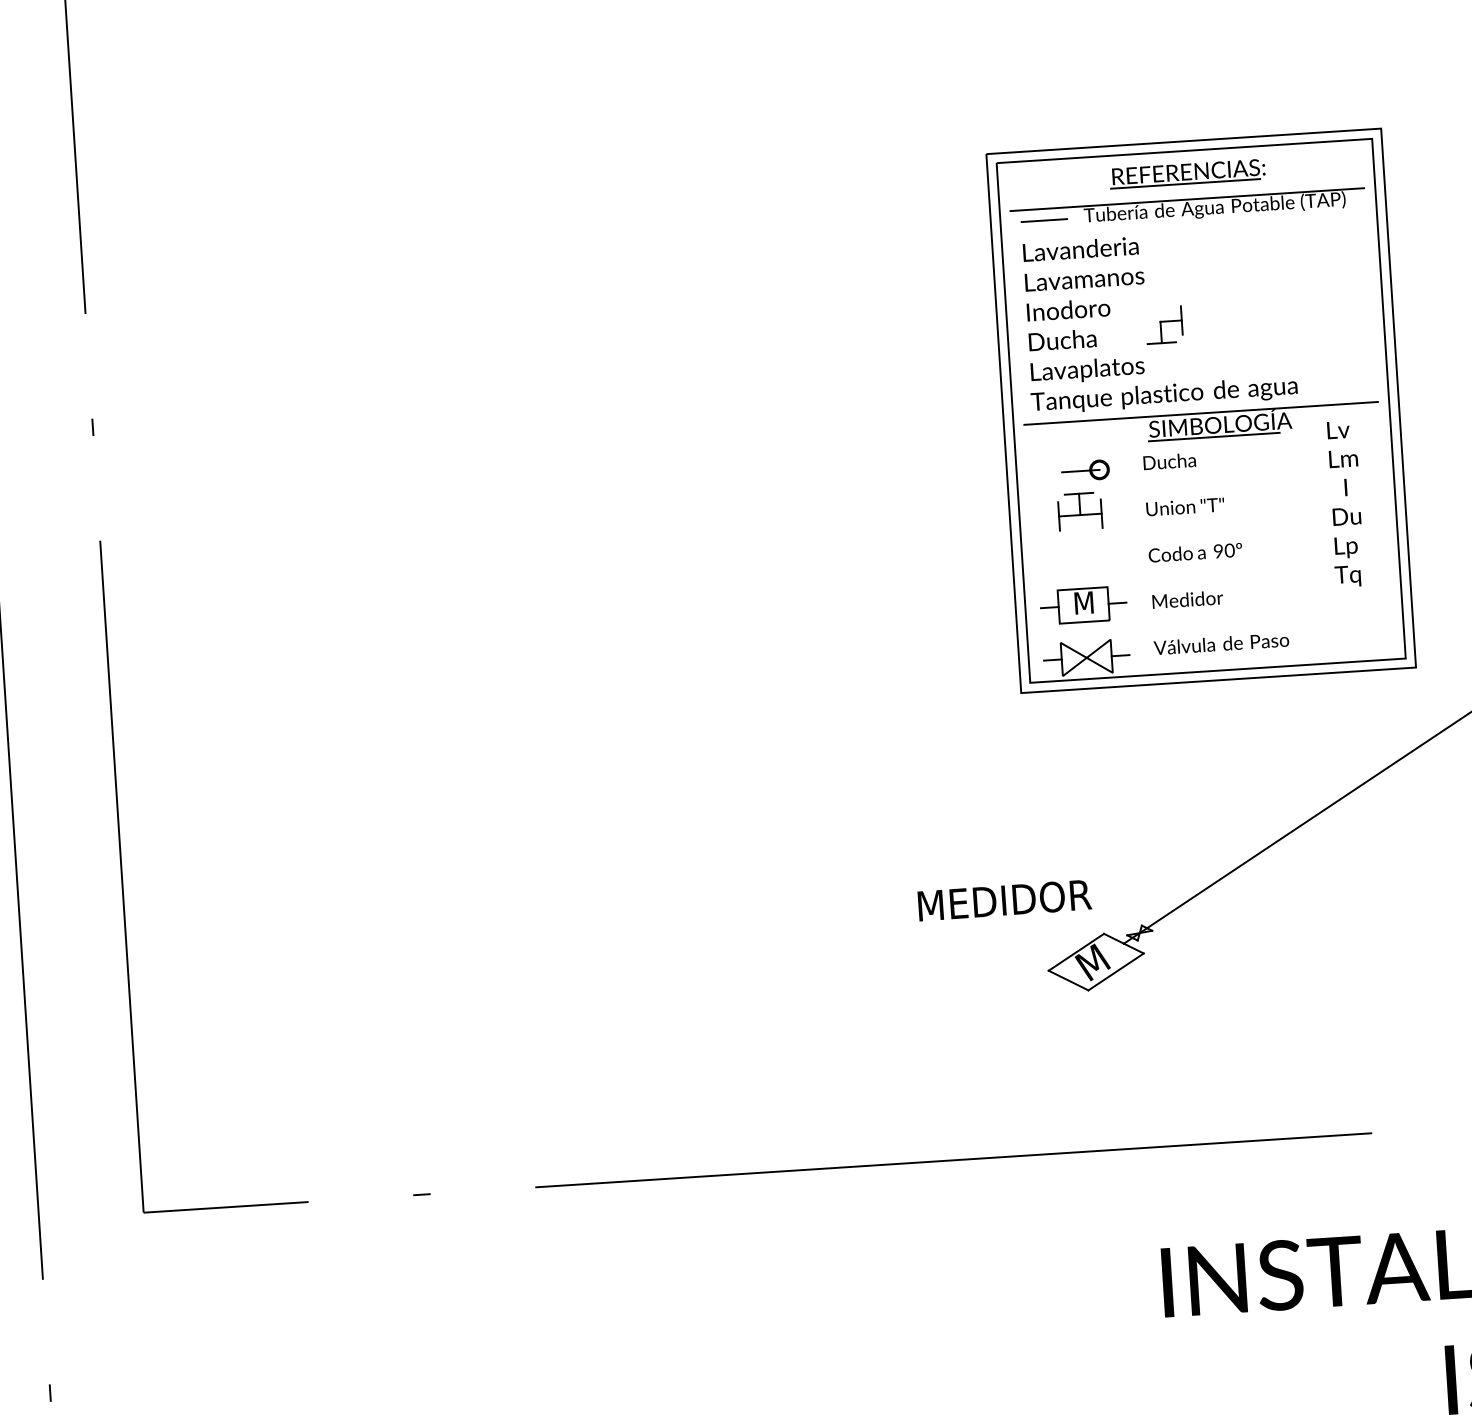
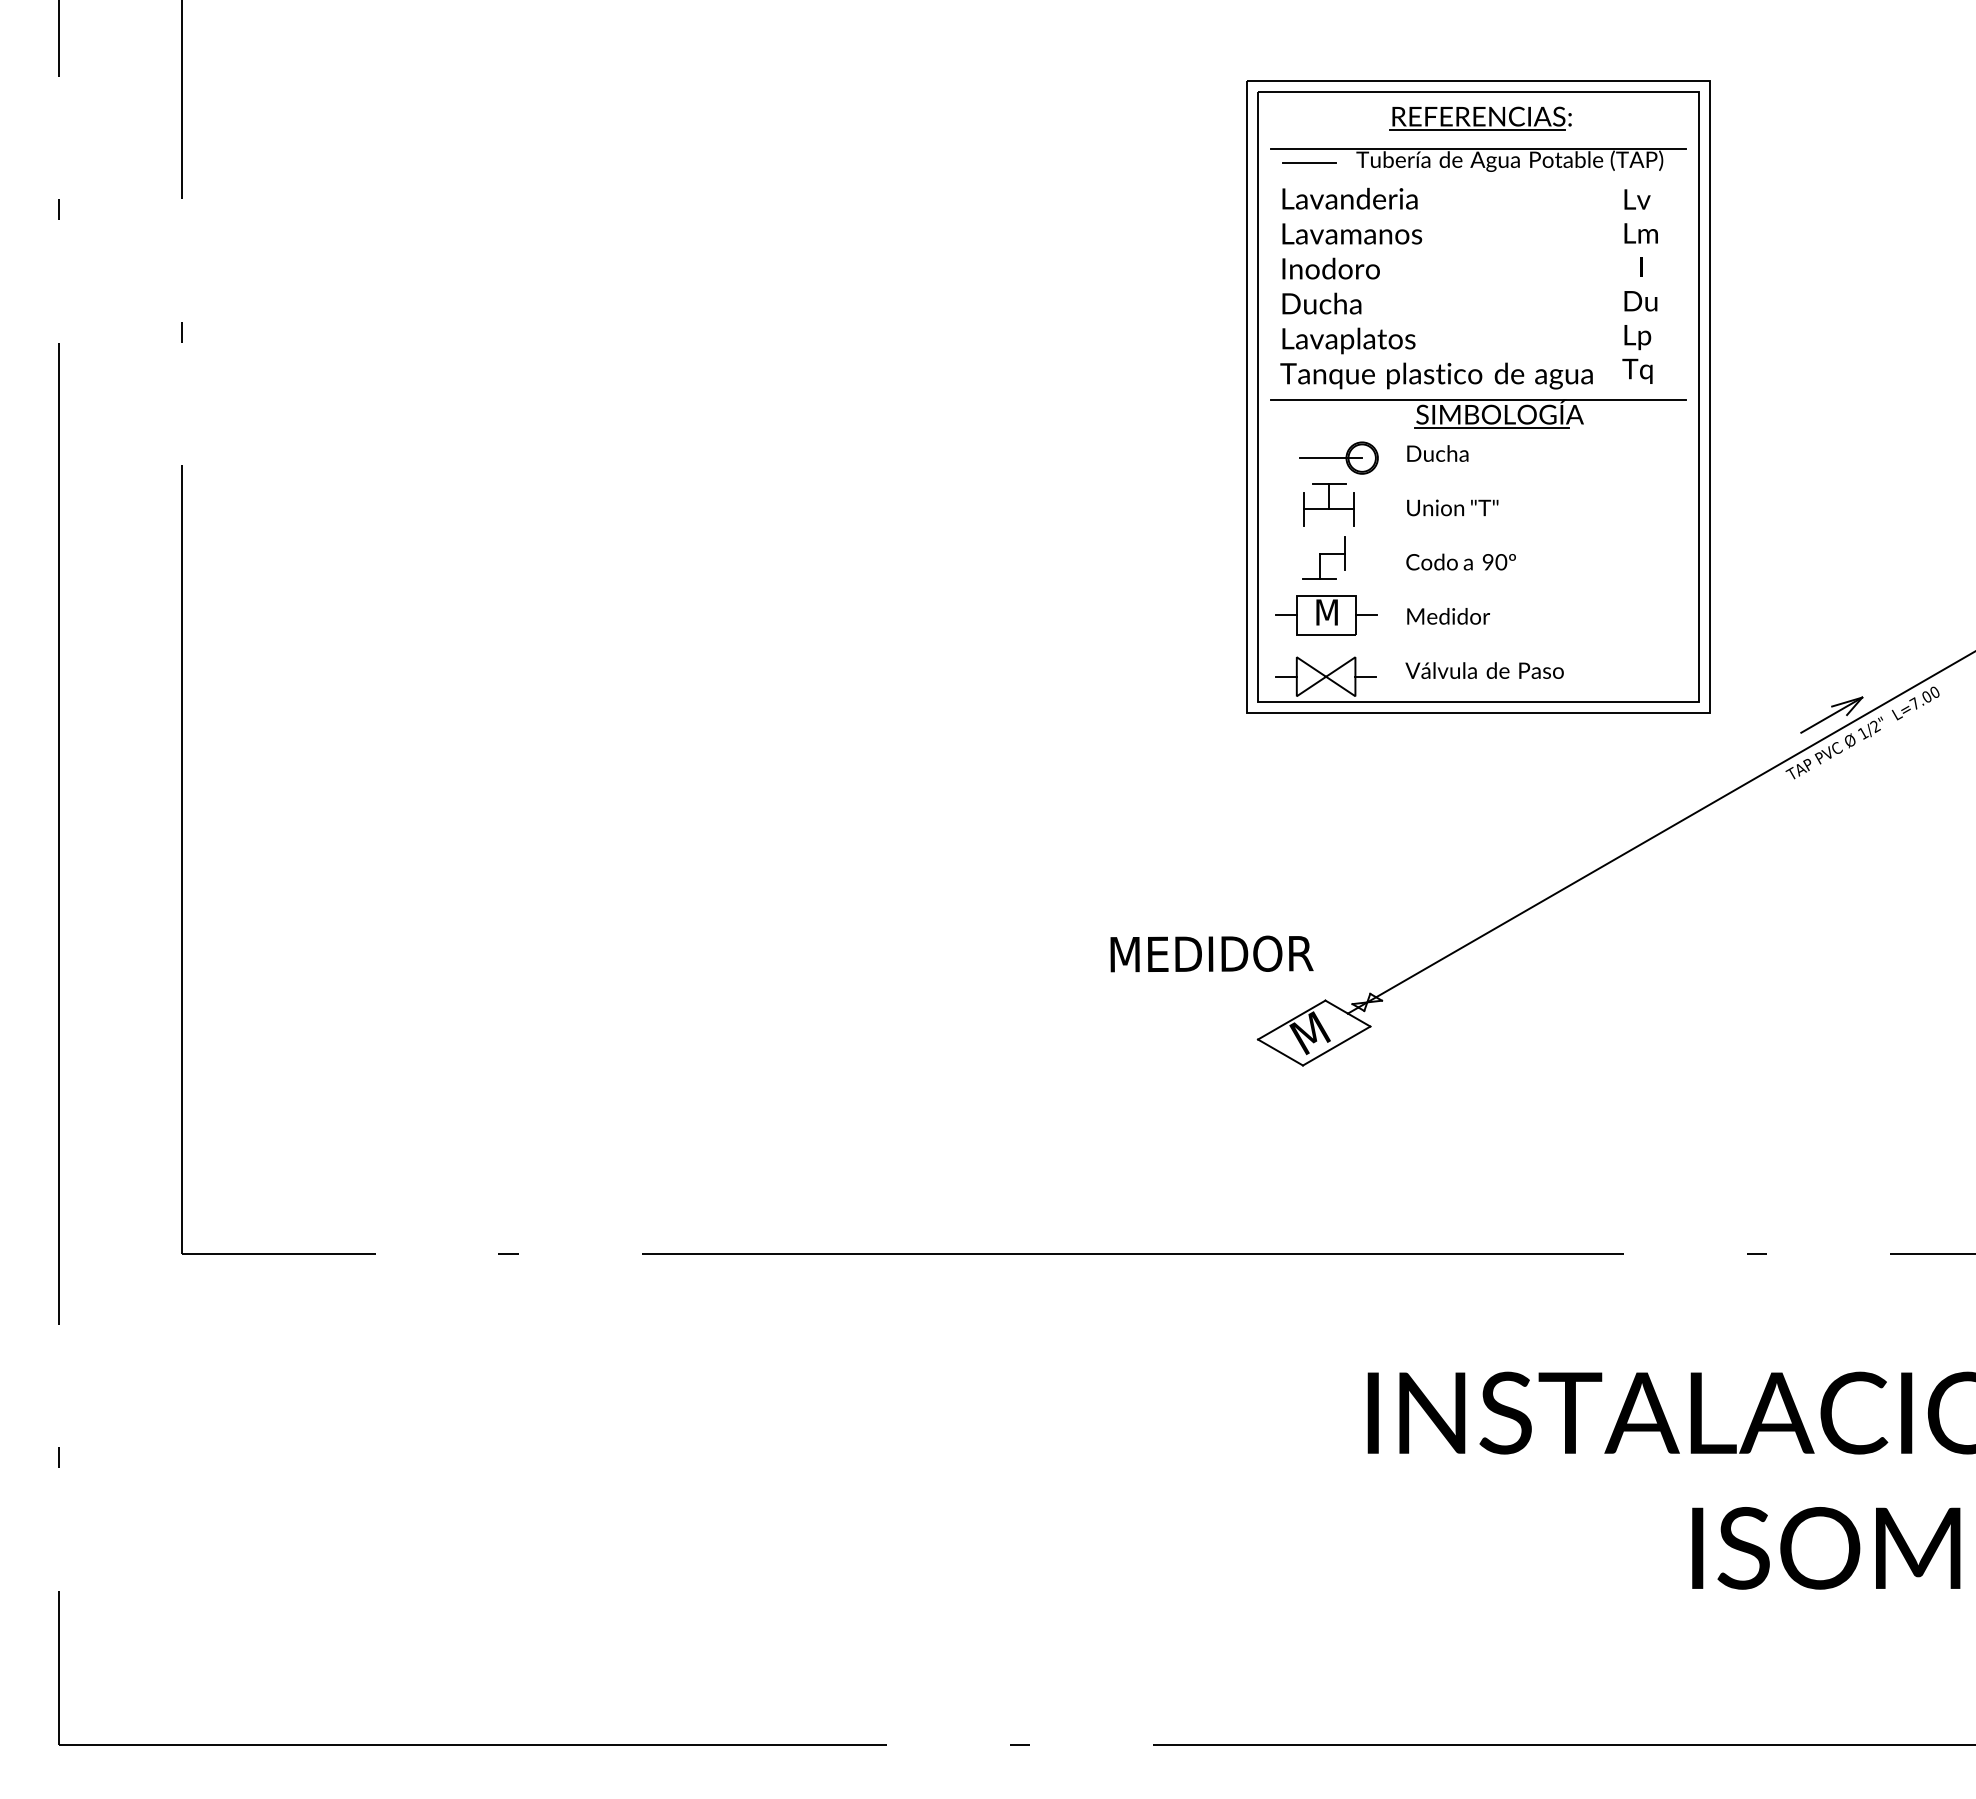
part: (1163, 324) -> (1323, 557), moved
part: (1085, 470) -> (1338, 457), size x1.43
text: (1344, 504) -> (1639, 286), moved

